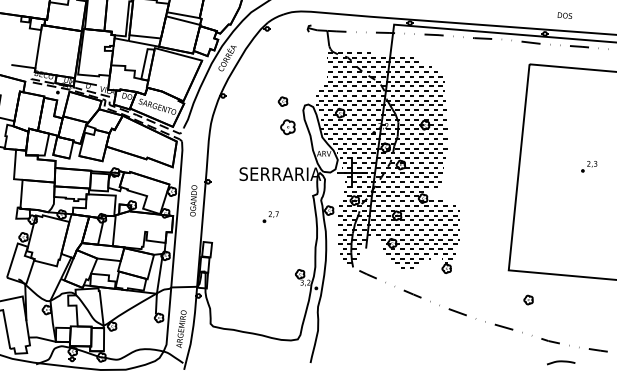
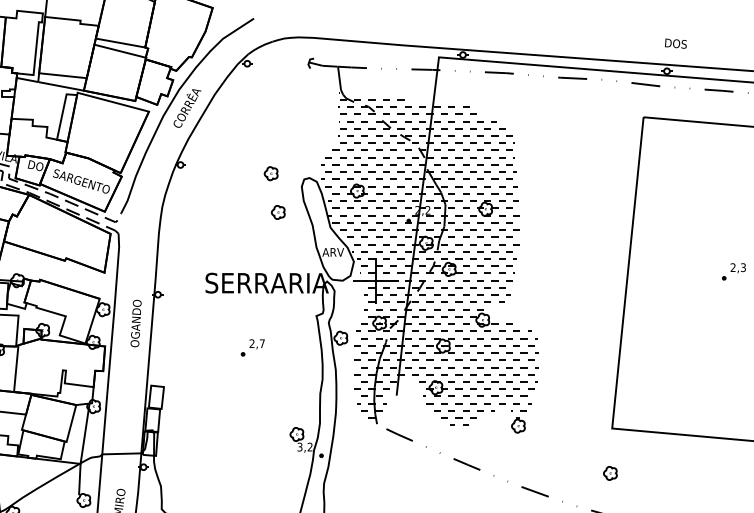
text: (564, 15) -> (675, 43), moved
part: (287, 127) -> (277, 212), size x0.62
part: (528, 299) -> (610, 472), moved

